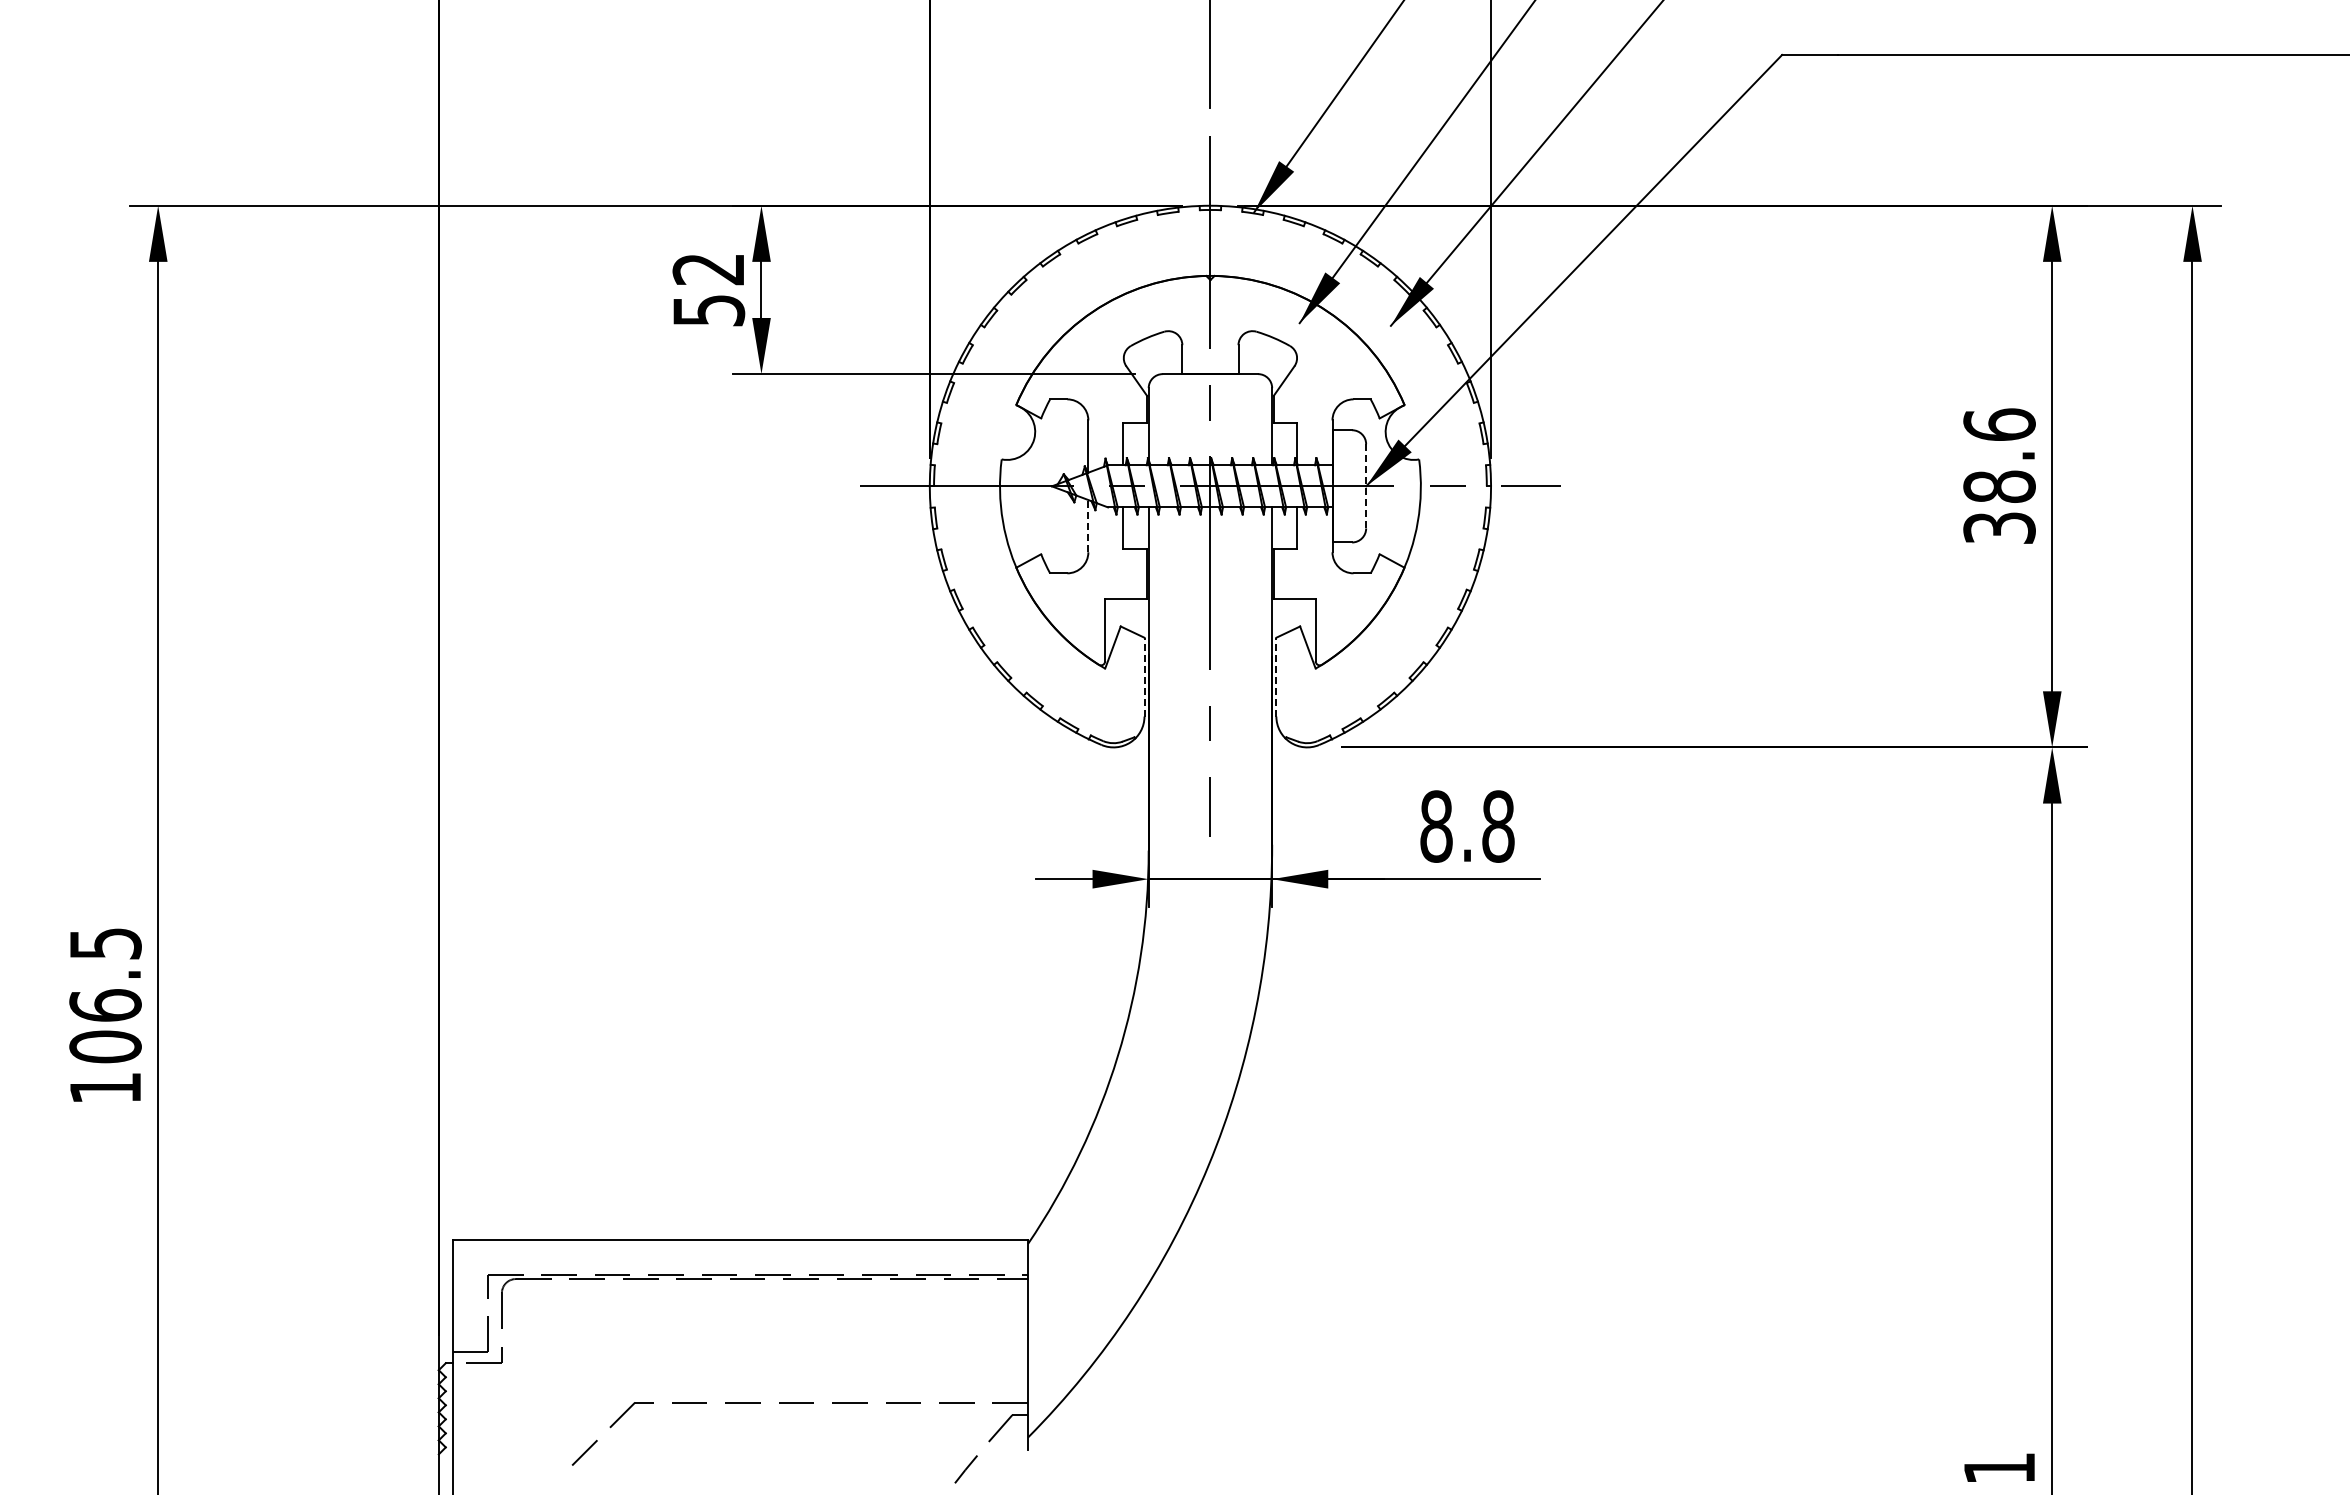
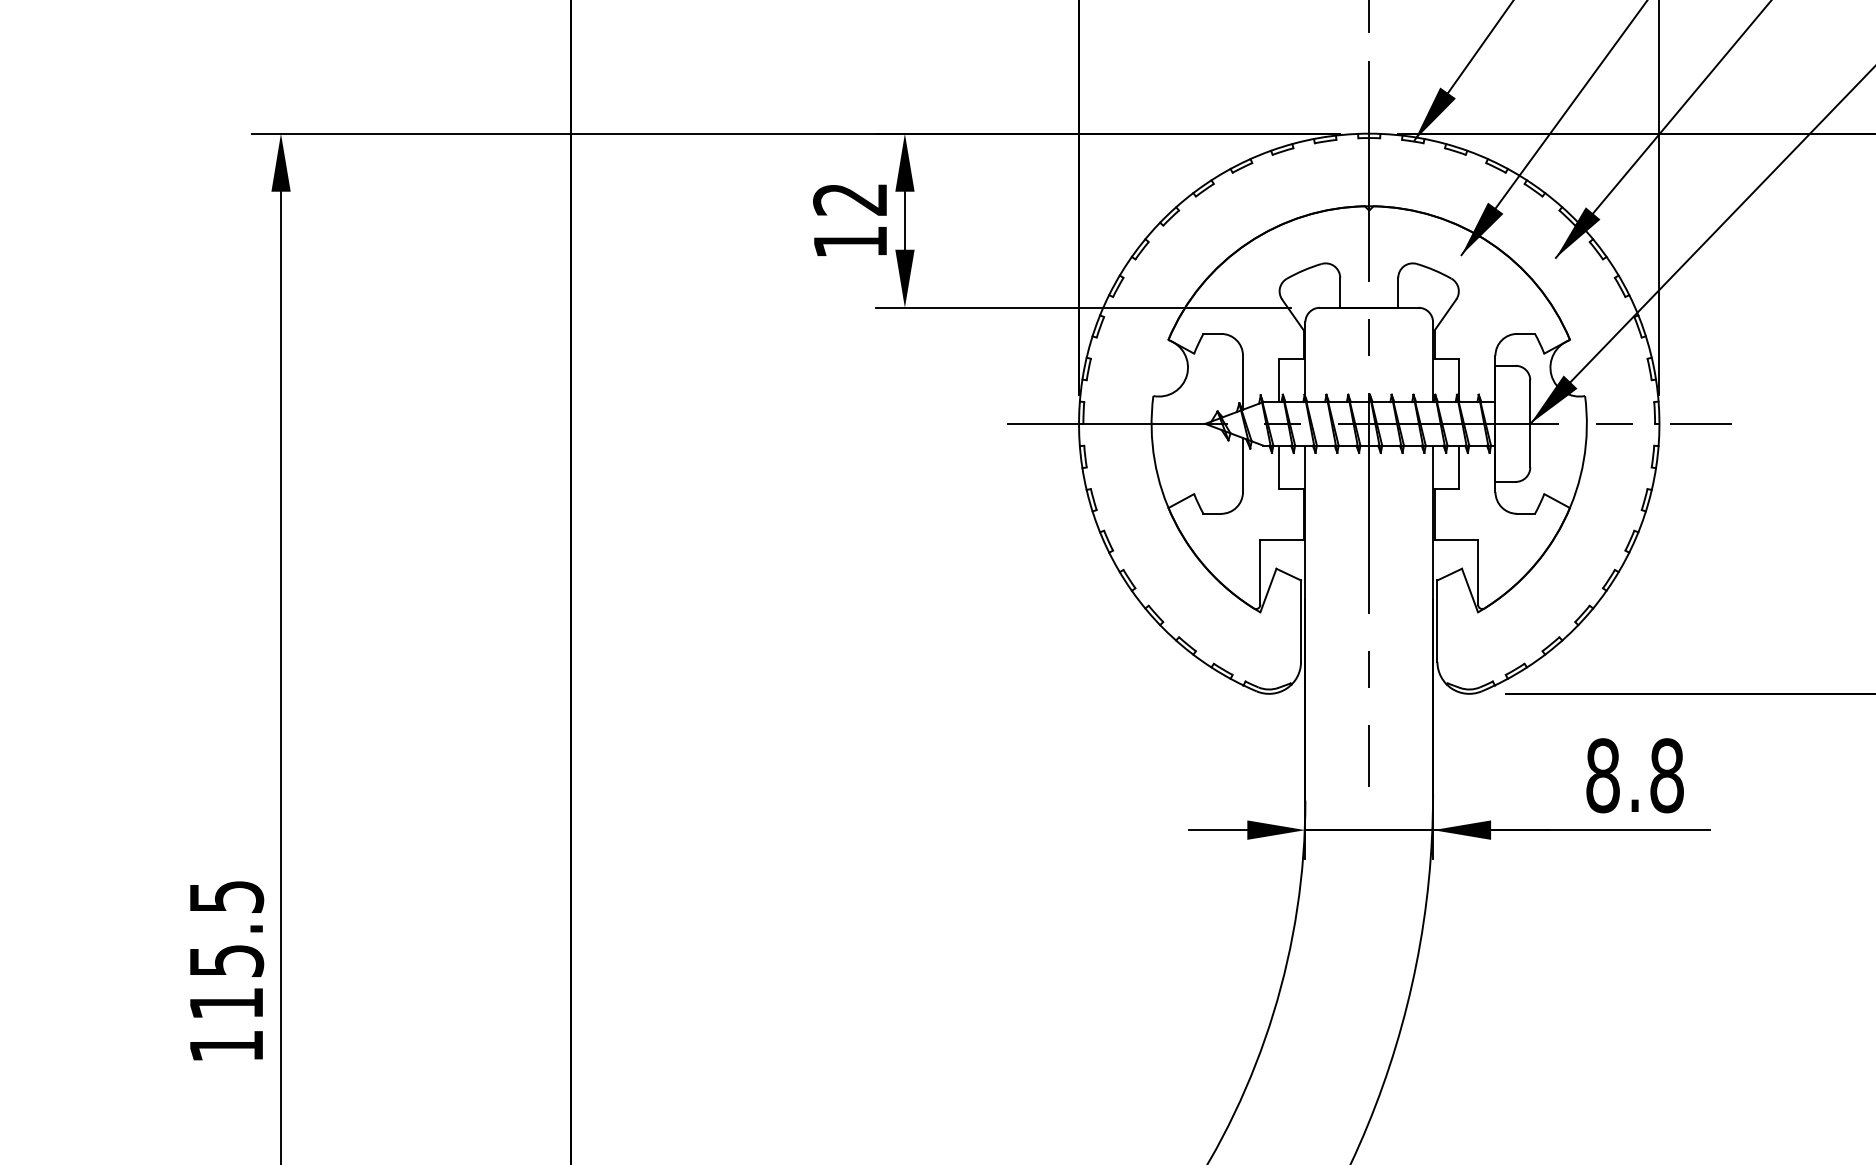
text: (709, 310) -> (851, 242), 52 -> 12
line: (1366, 486) -> (1530, 424), dashed -> solid
line: (1088, 525) -> (1243, 464), dashed -> solid
line: (1144, 676) -> (1301, 620), dashed -> solid
line: (1276, 676) -> (1437, 620), dashed -> solid
text: (105, 1026) -> (226, 982), 106.5 -> 115.5

